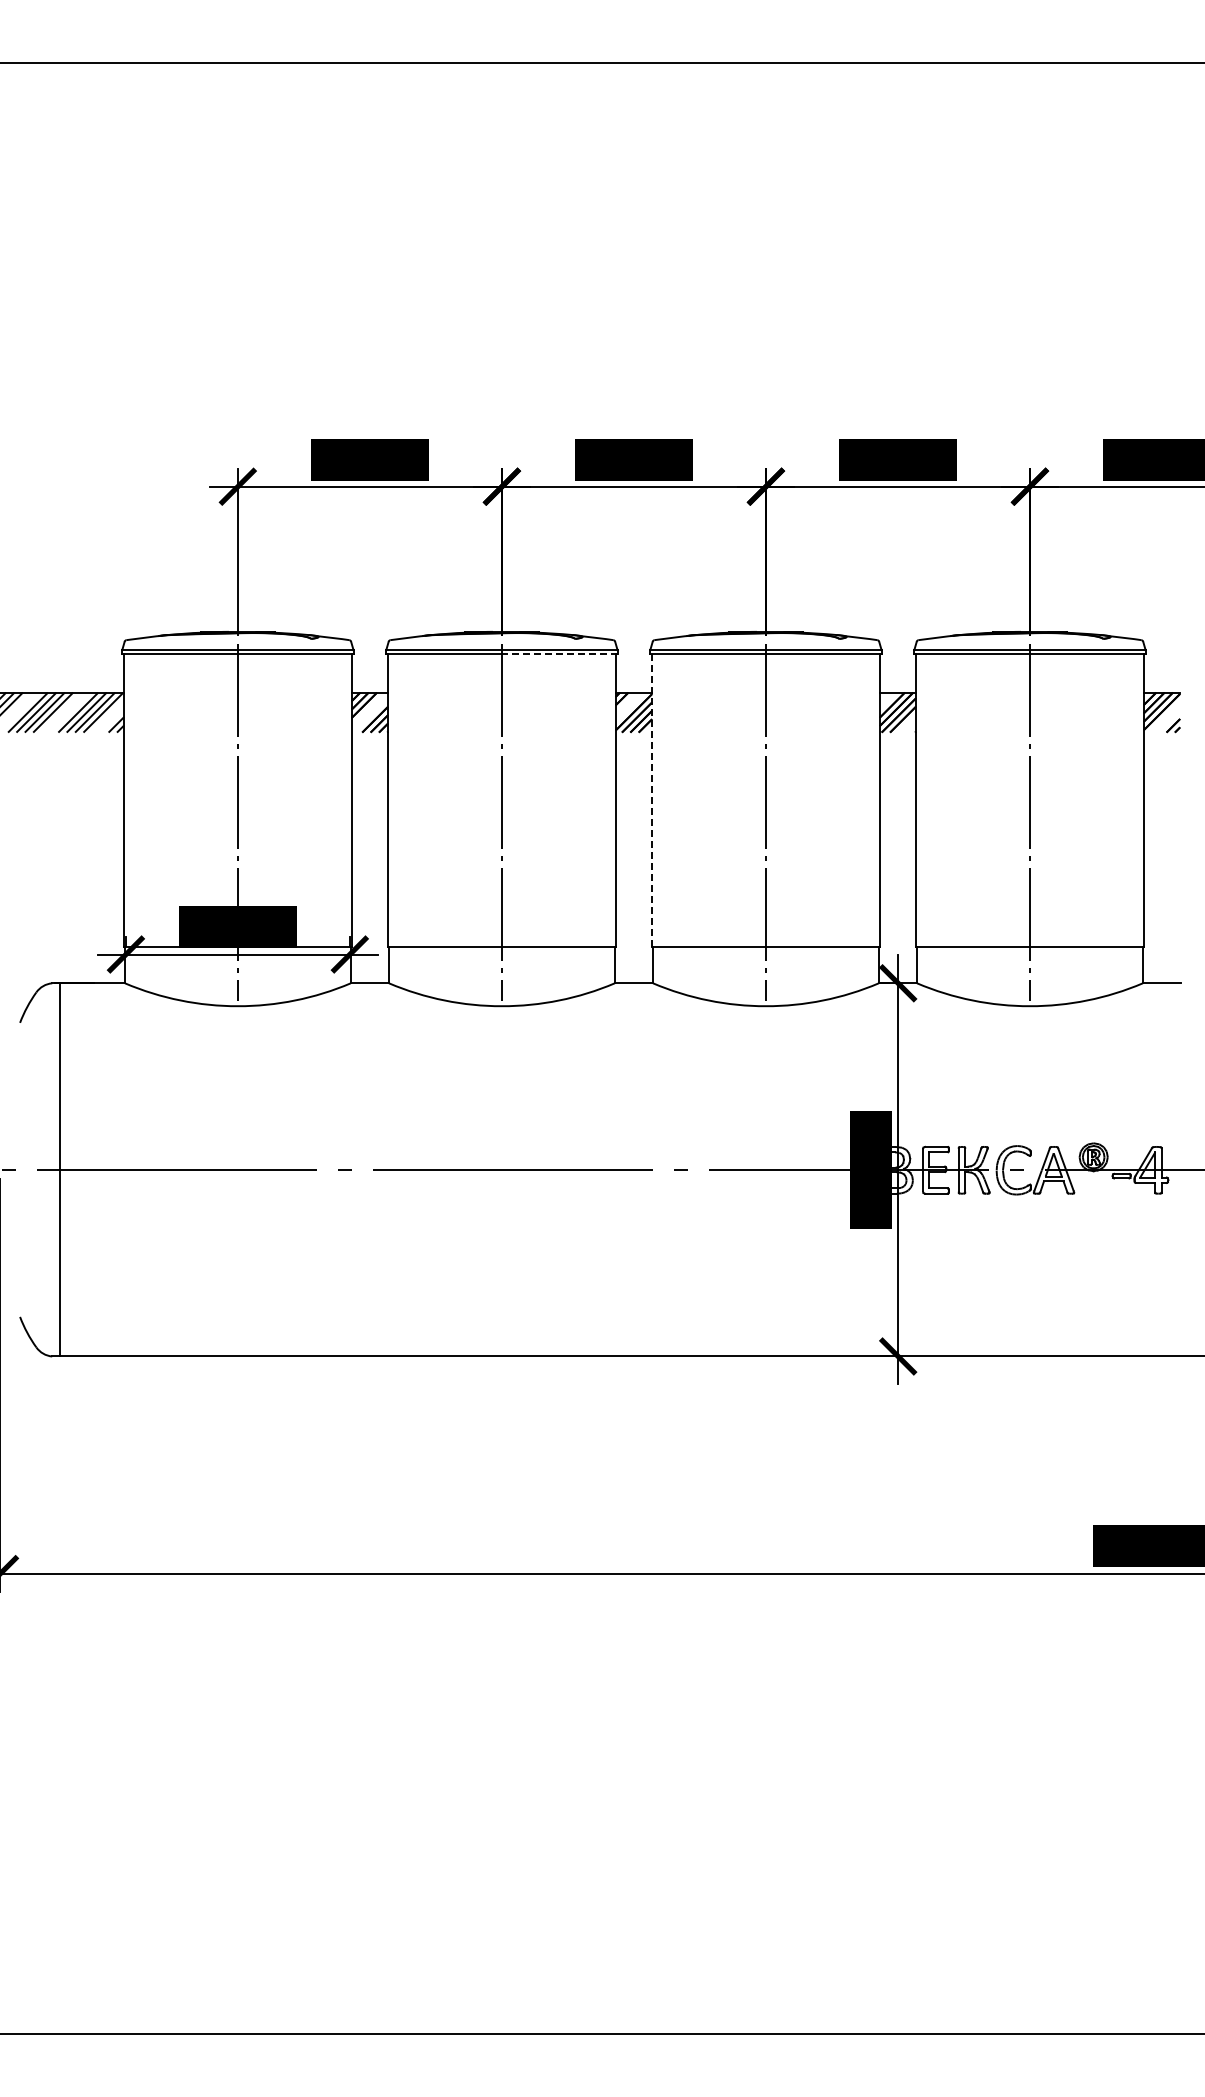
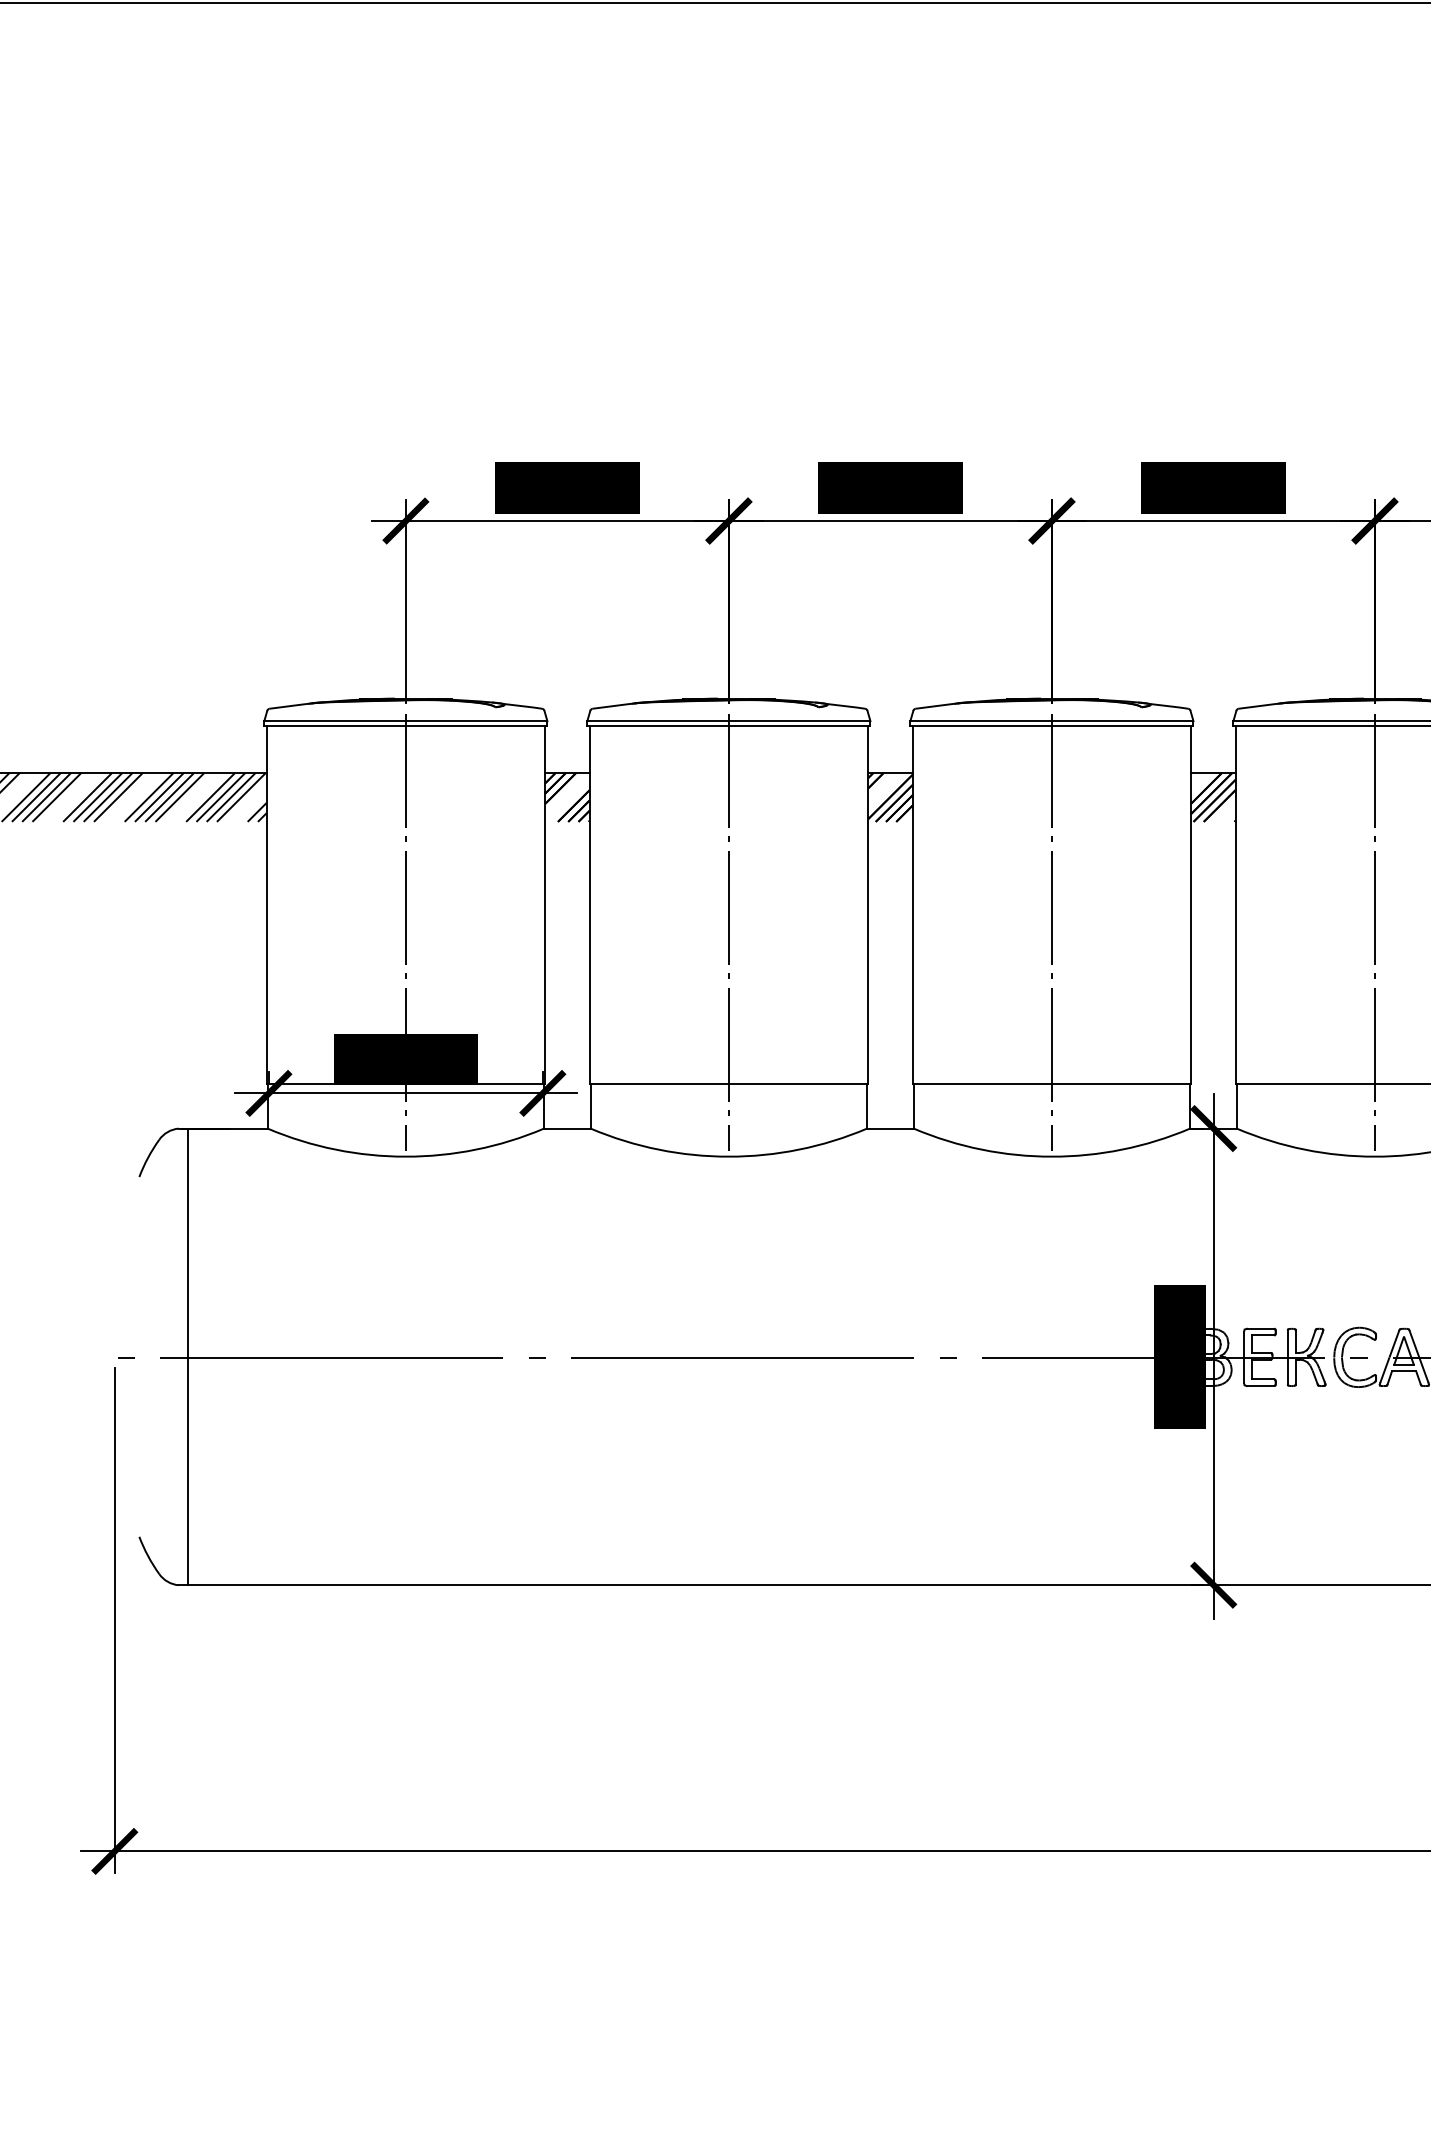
line: (559, 654) -> (799, 726), dashed -> solid
line: (652, 801) -> (913, 906), dashed -> solid

